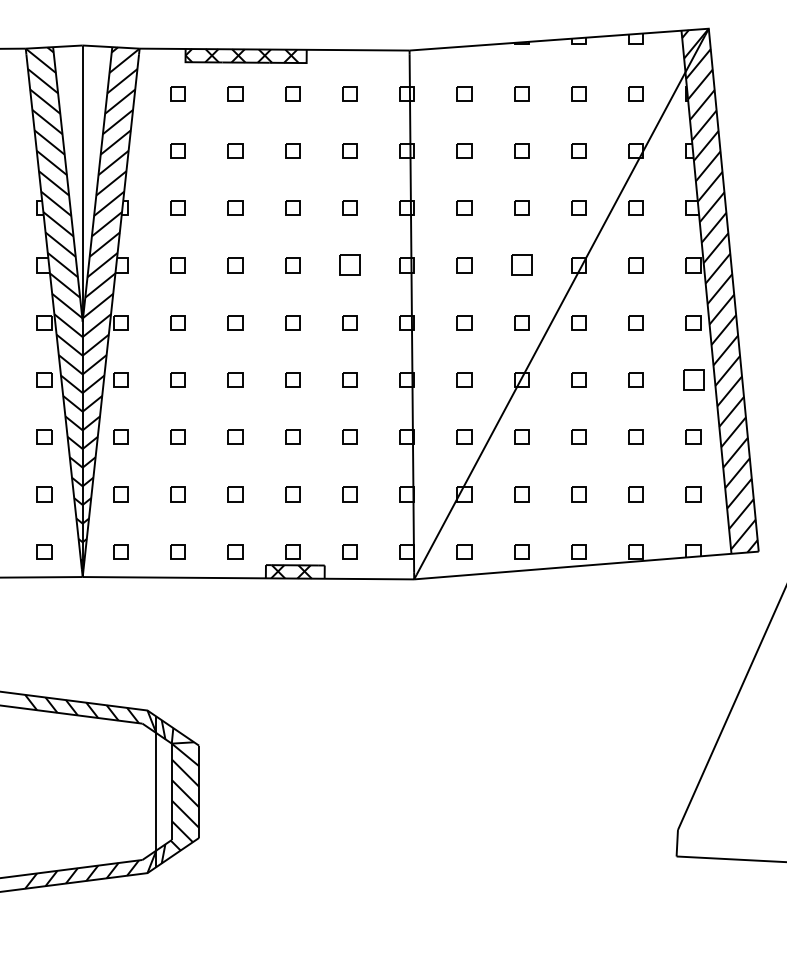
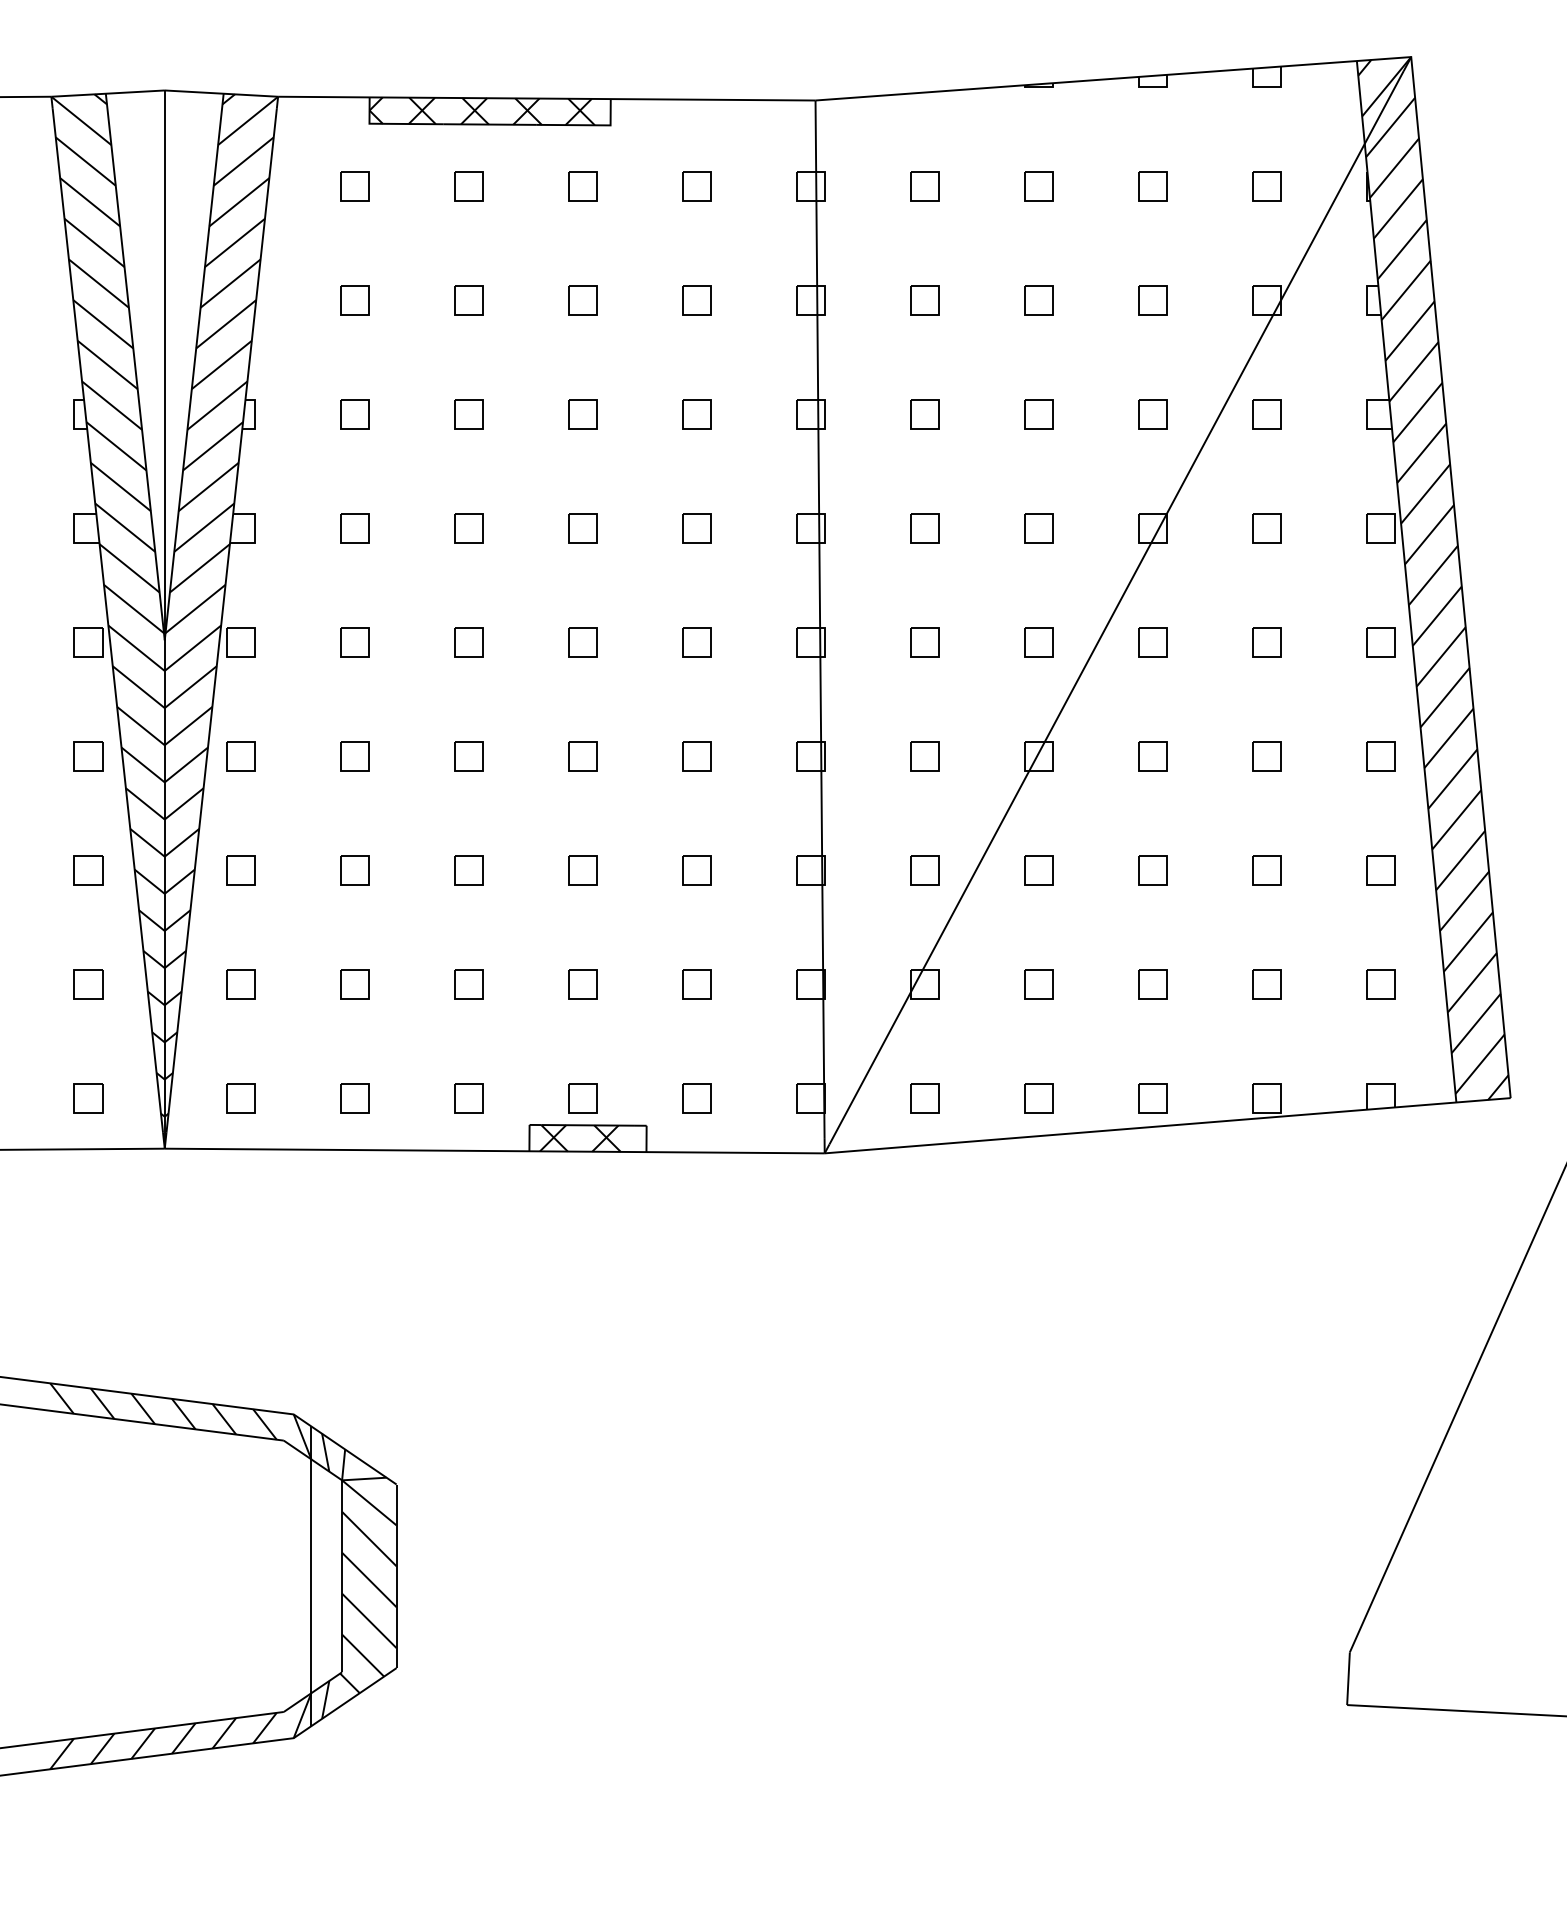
part: (349, 265) -> (695, 528), size x0.71
part: (521, 265) -> (1038, 528), size x0.71
part: (693, 379) -> (1380, 755), size x0.71

